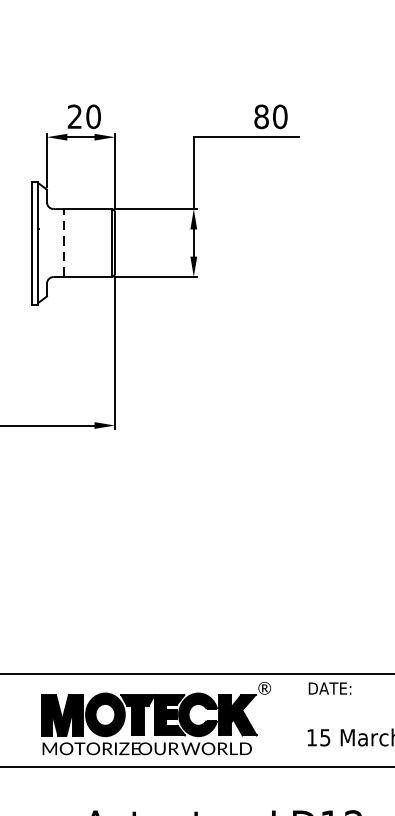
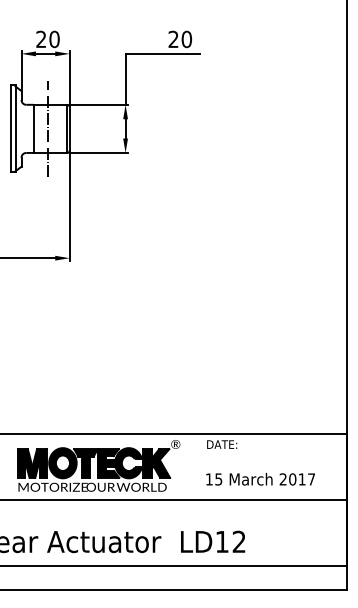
text: (261, 116) -> (173, 39), 80 -> 20
line: (63, 242) -> (33, 128), dashed -> solid
line: (83, 242) -> (47, 128), added

